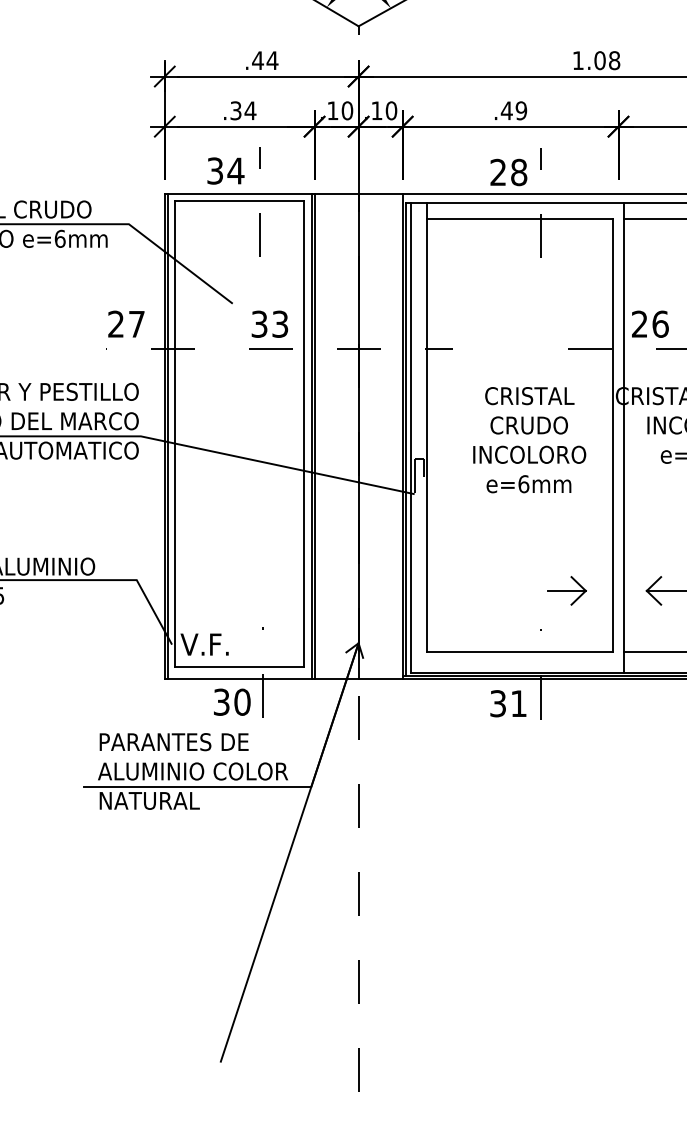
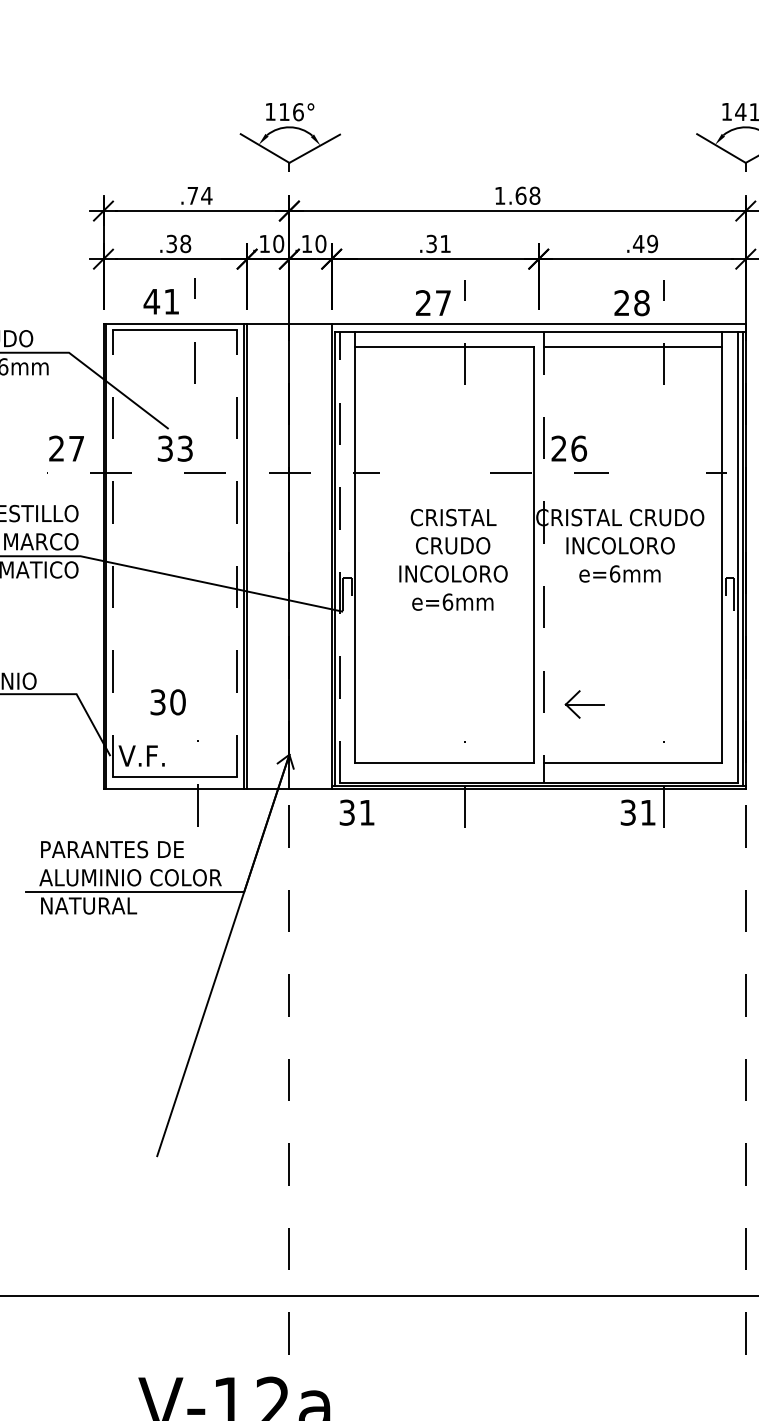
text: (257, 60) -> (192, 195), .44 -> .74
text: (599, 60) -> (520, 195), 1.08 -> 1.68
text: (250, 110) -> (185, 243), .34 -> .38
text: (512, 110) -> (437, 243), .49 -> .31
text: (225, 170) -> (161, 301), 34 -> 41
text: (519, 172) -> (443, 303), 28 -> 27
text: (270, 324) -> (175, 448), moved
line: (175, 433) -> (113, 553), solid -> dashed
line: (304, 433) -> (237, 553), solid -> dashed
line: (410, 437) -> (339, 557), solid -> dashed
line: (623, 438) -> (543, 558), solid -> dashed
part: (567, 590) -> (489, 704), removed
text: (231, 702) -> (167, 702), moved
text: (507, 703) -> (356, 812), moved

